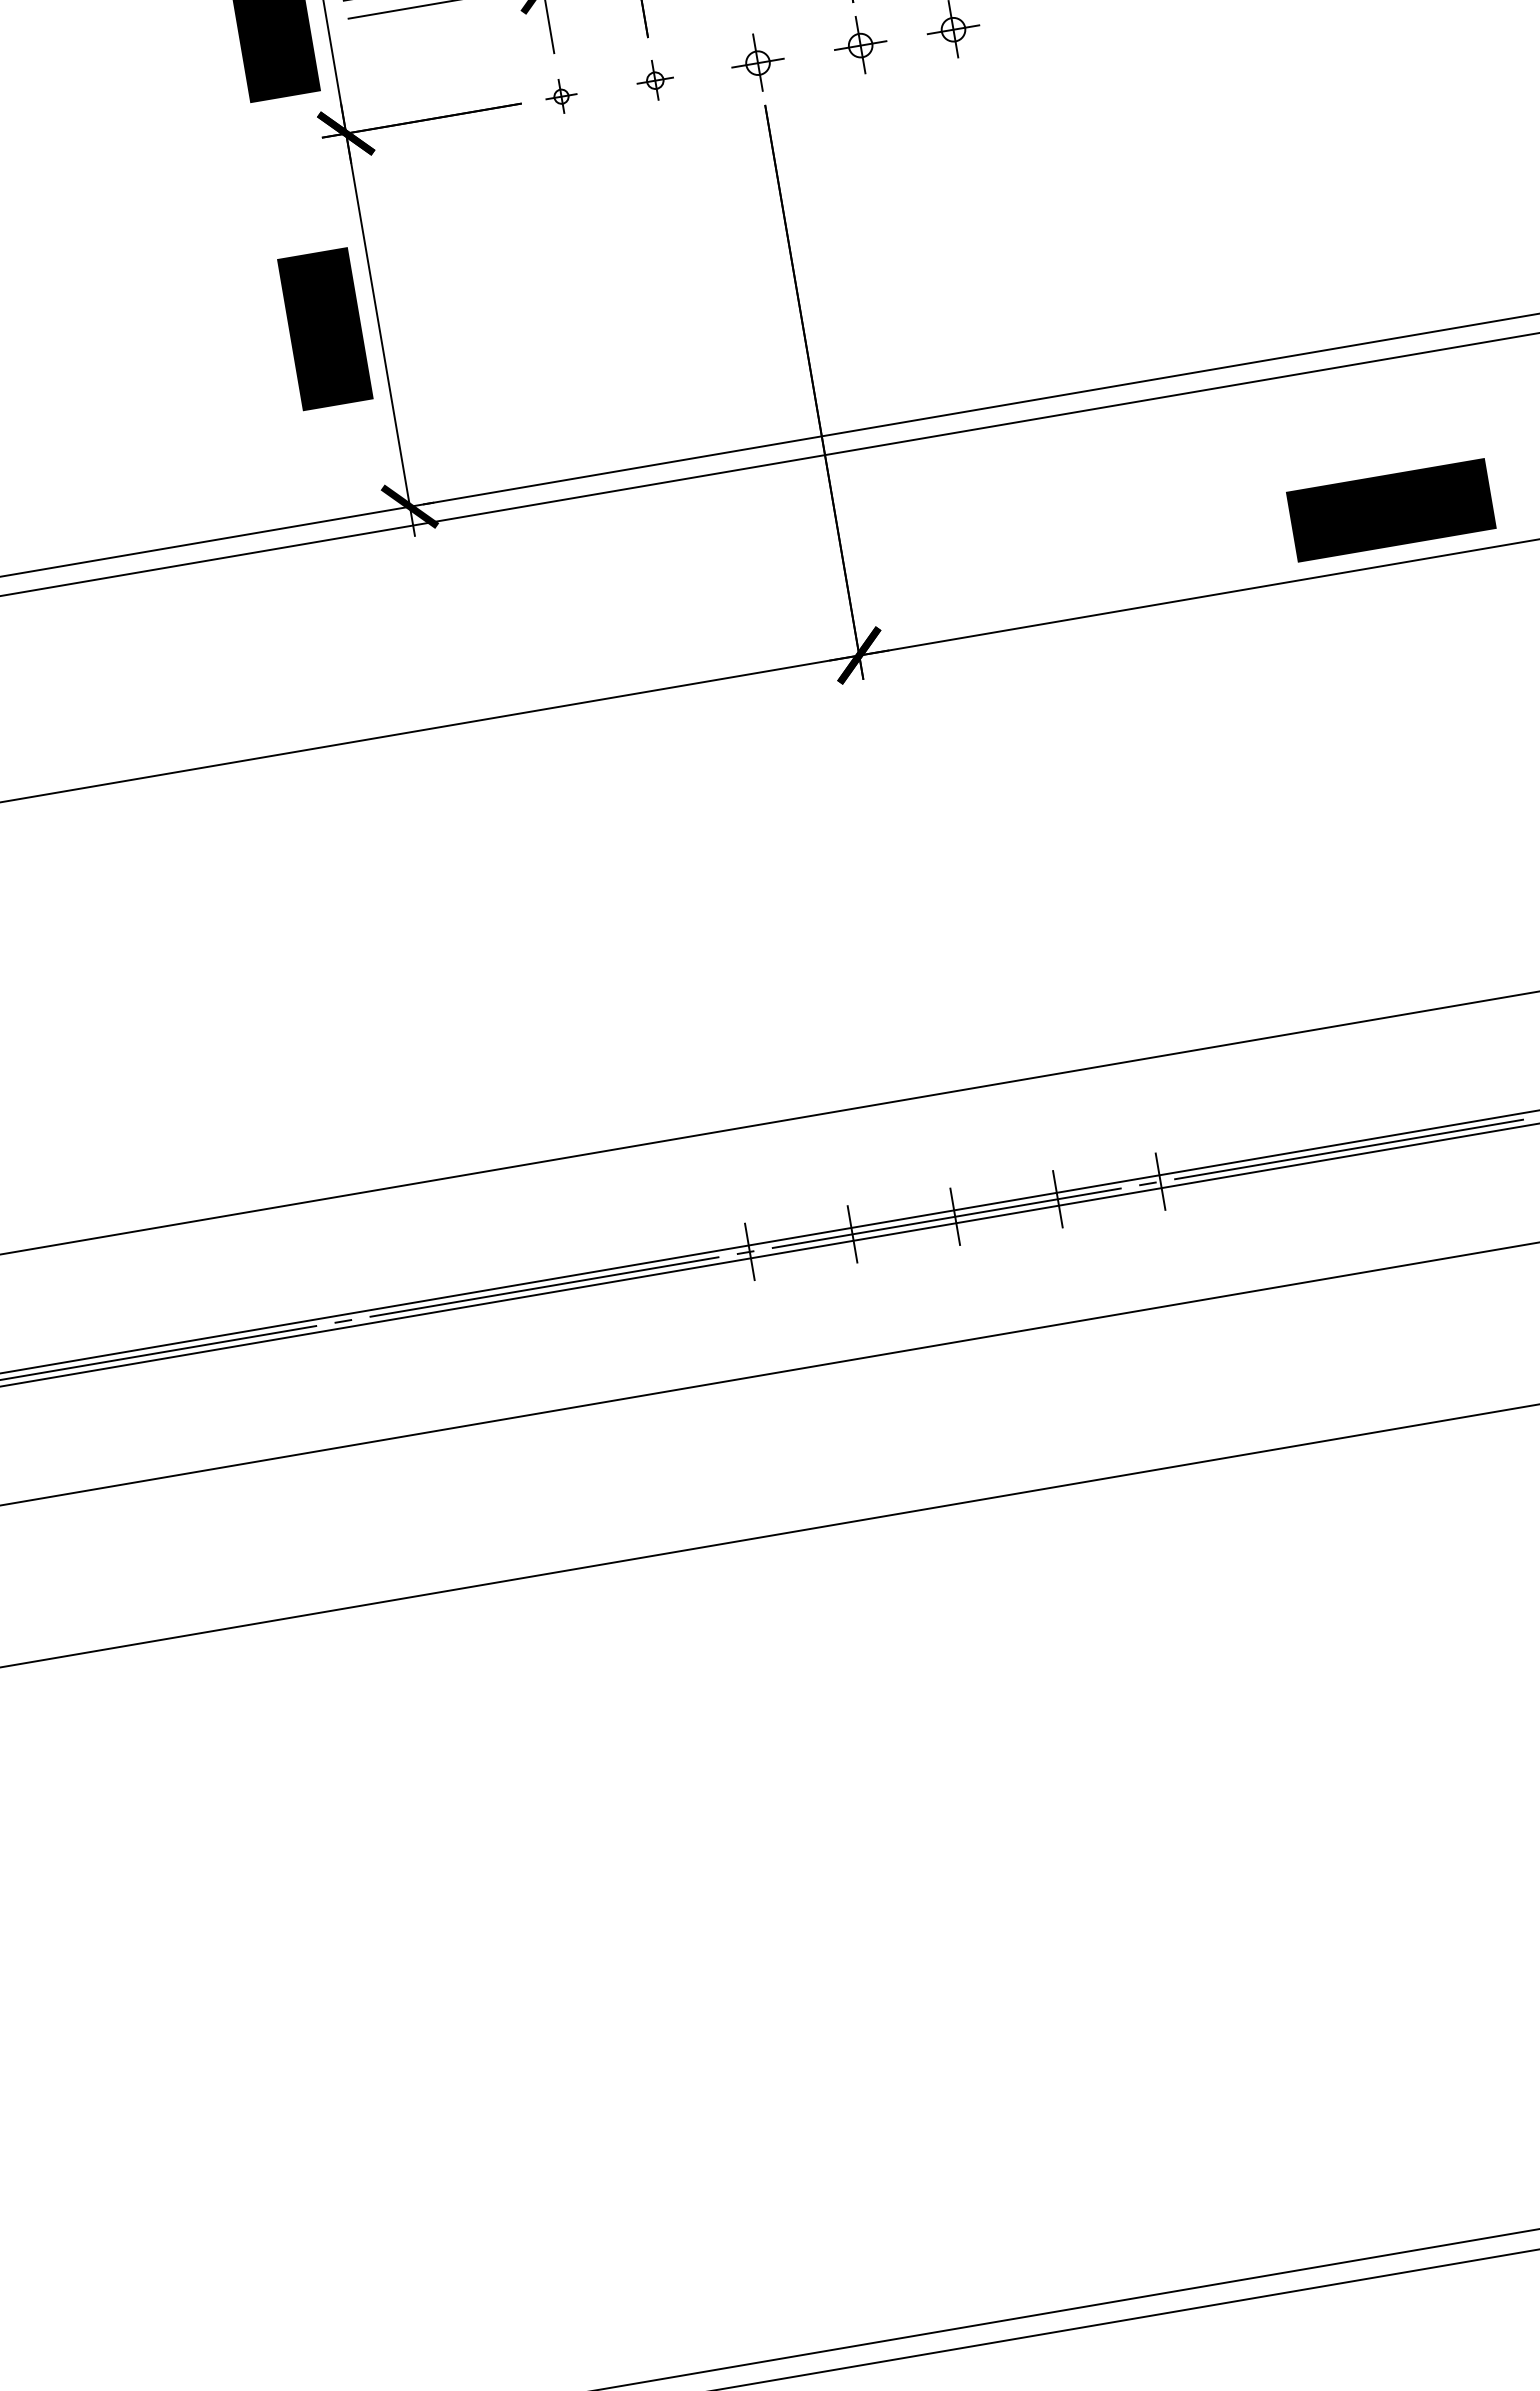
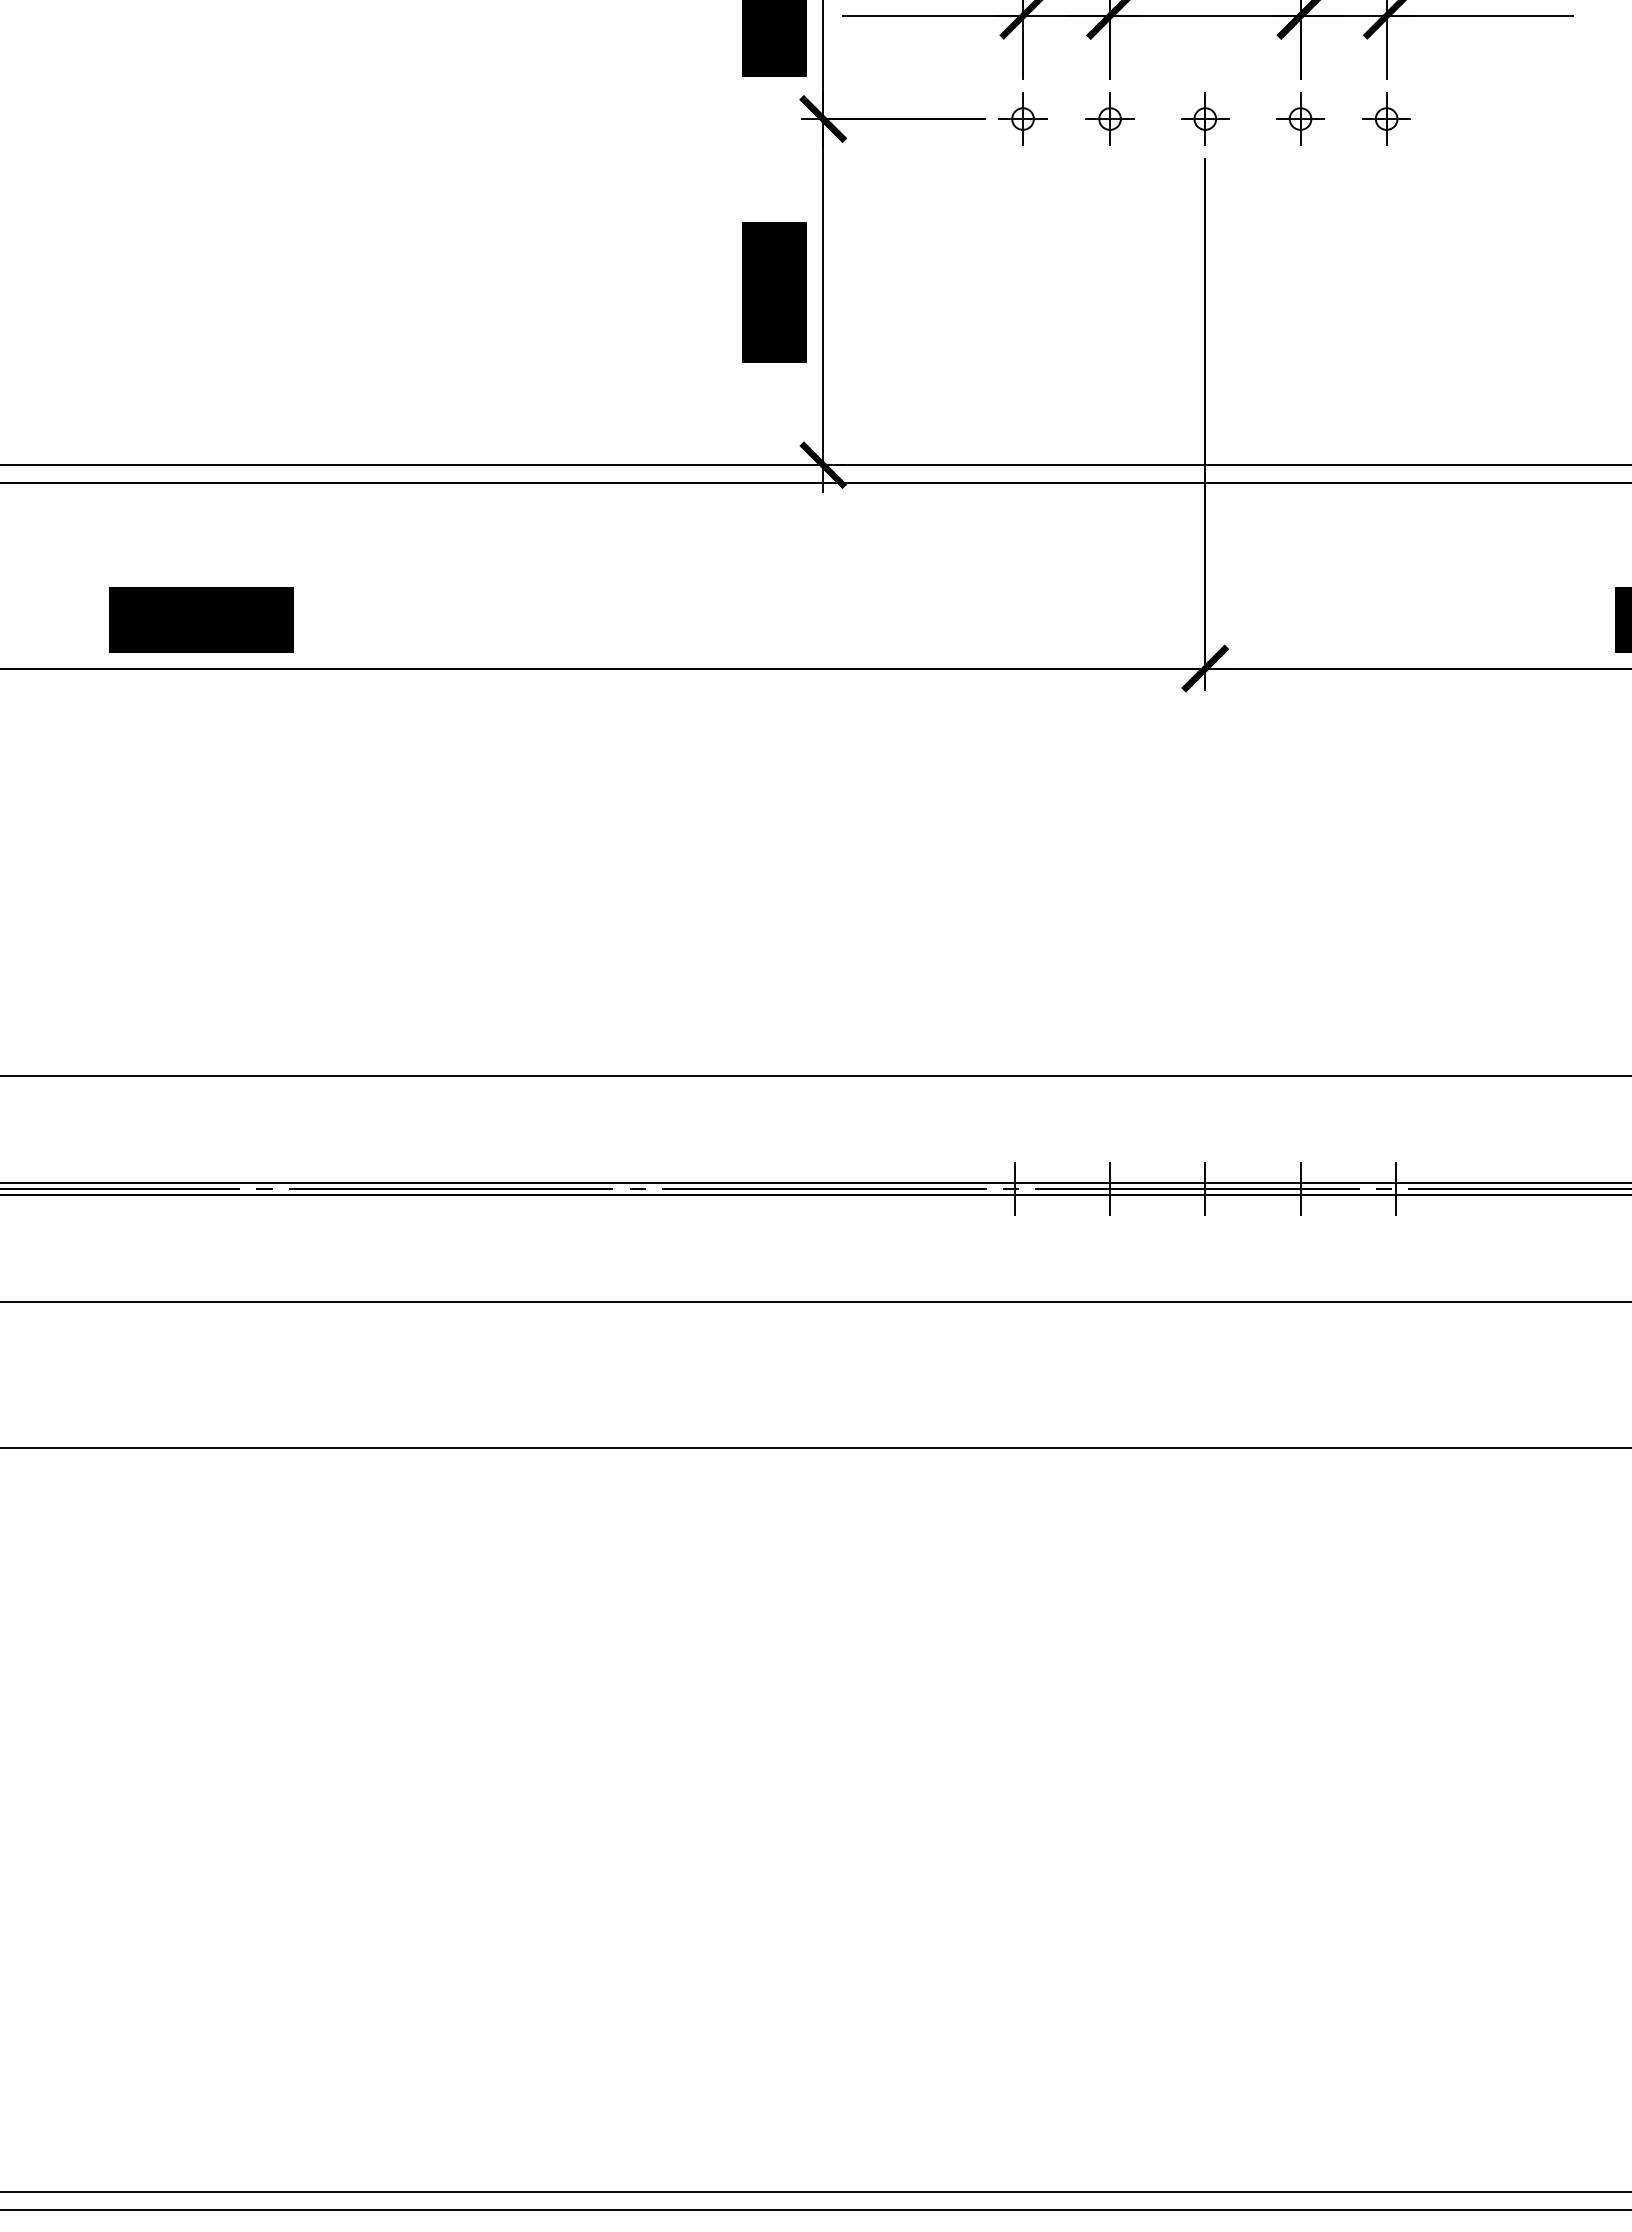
part: (654, 80) -> (1109, 118), size x1.43
part: (560, 96) -> (1022, 118), size x1.67

